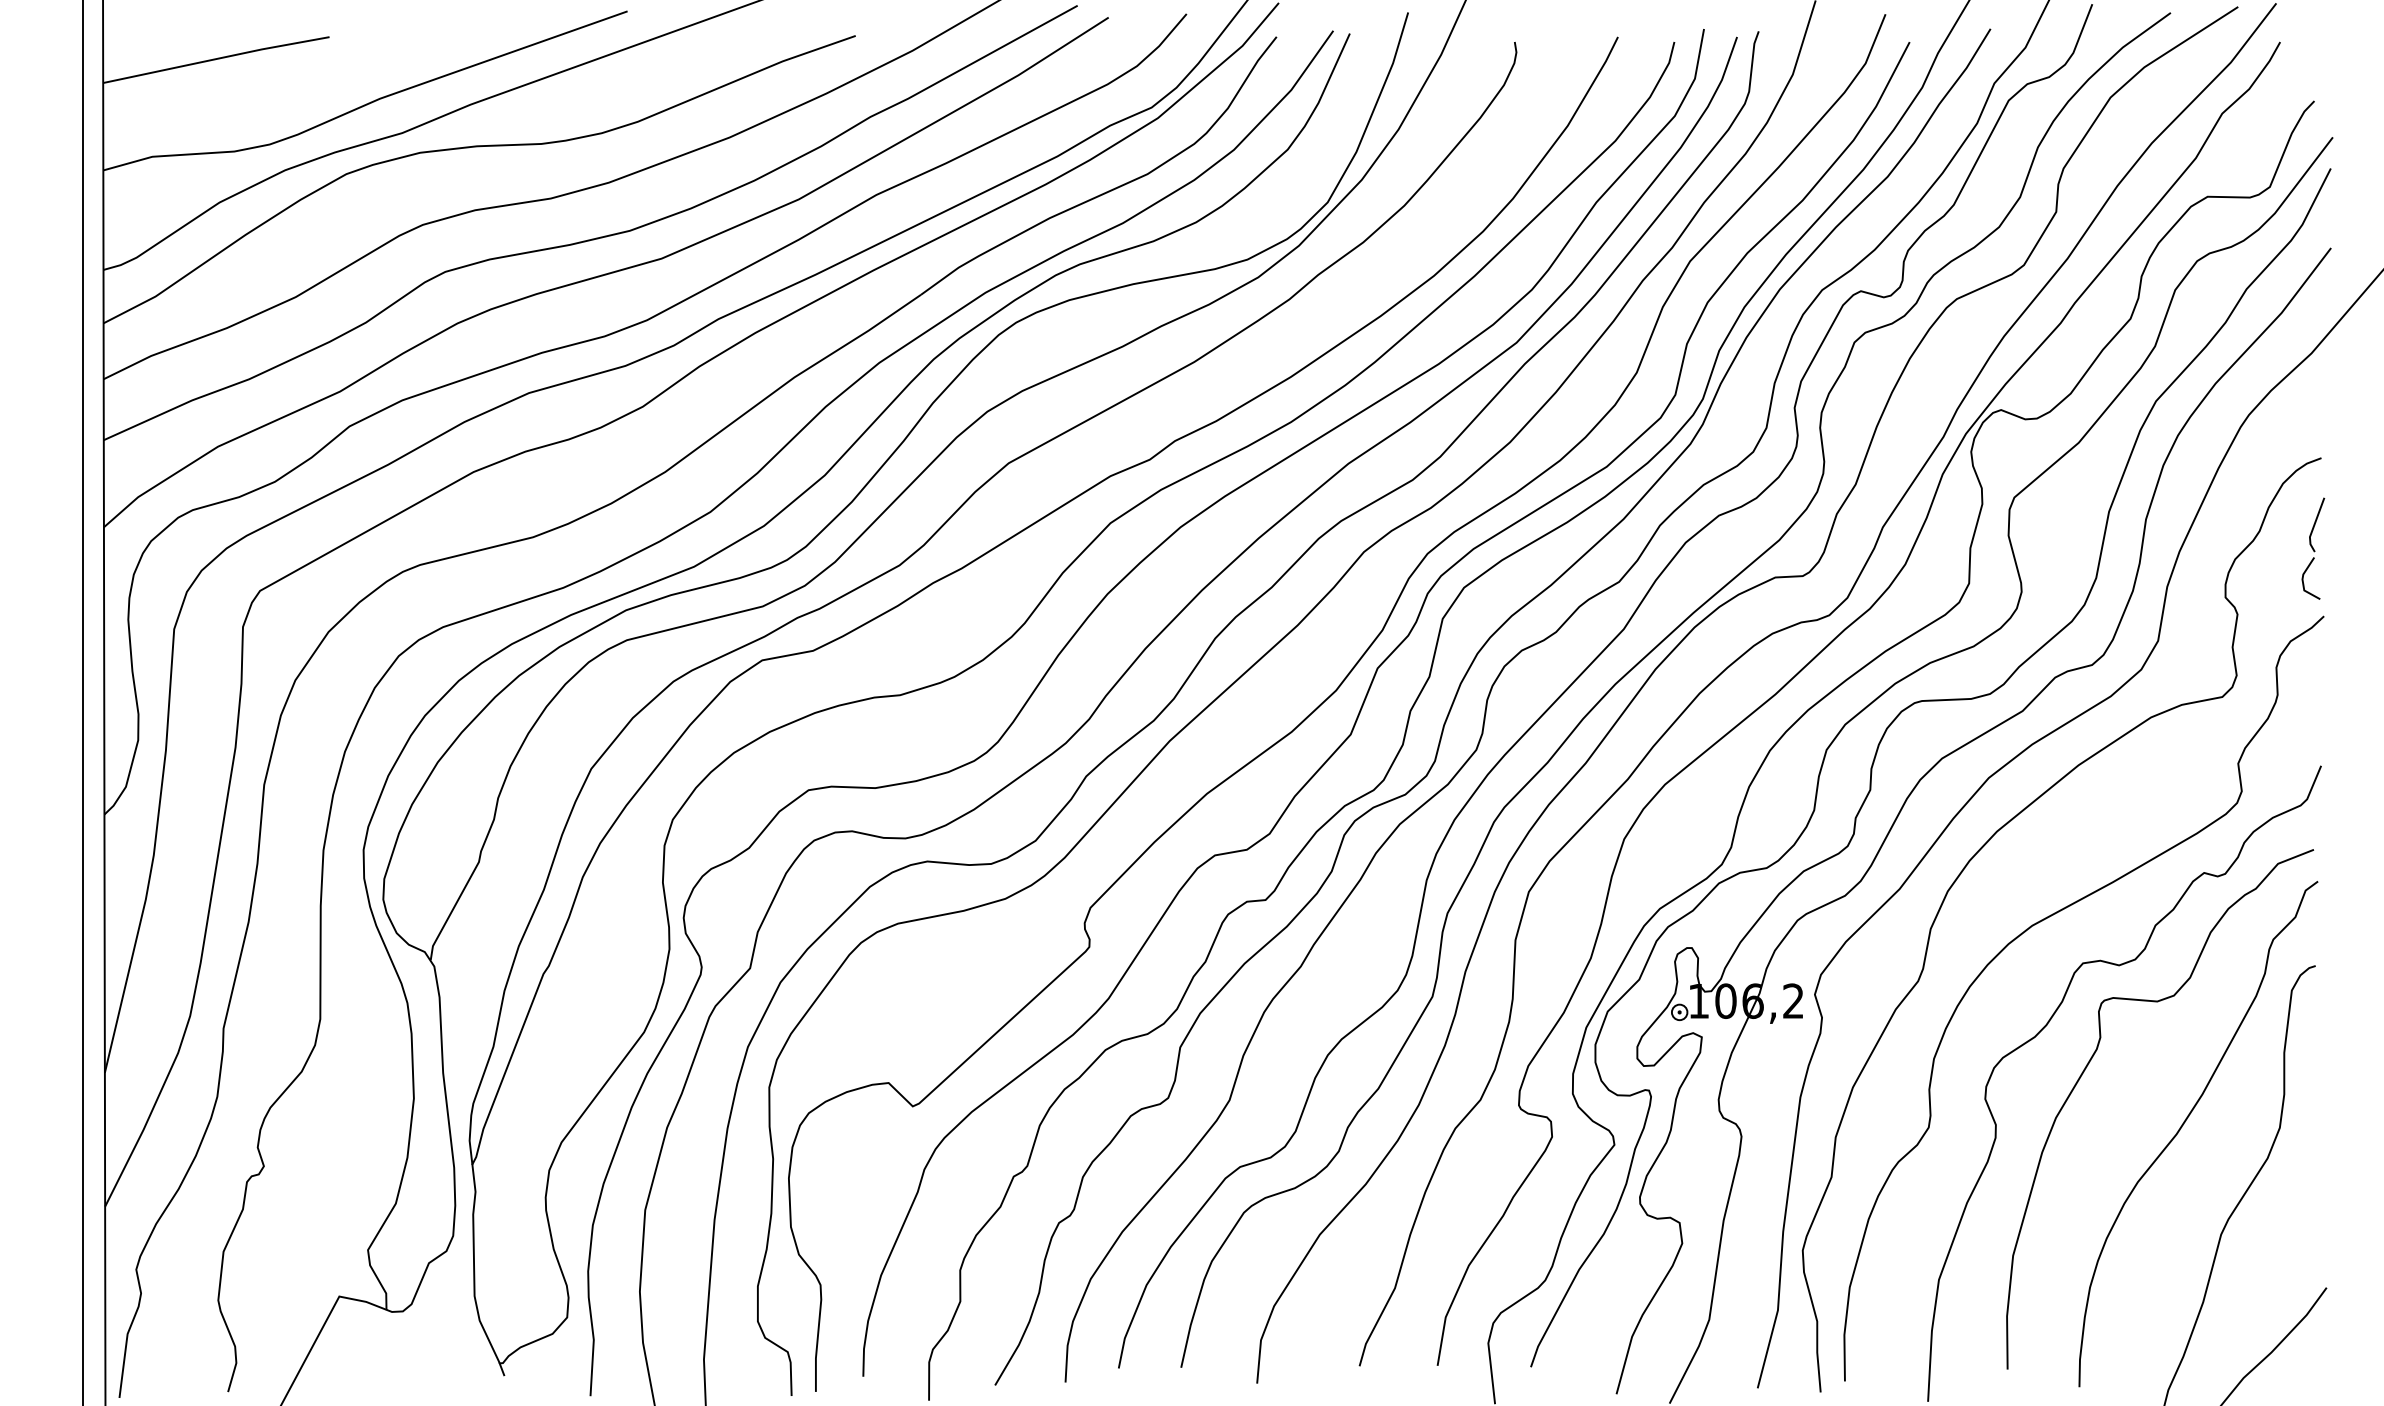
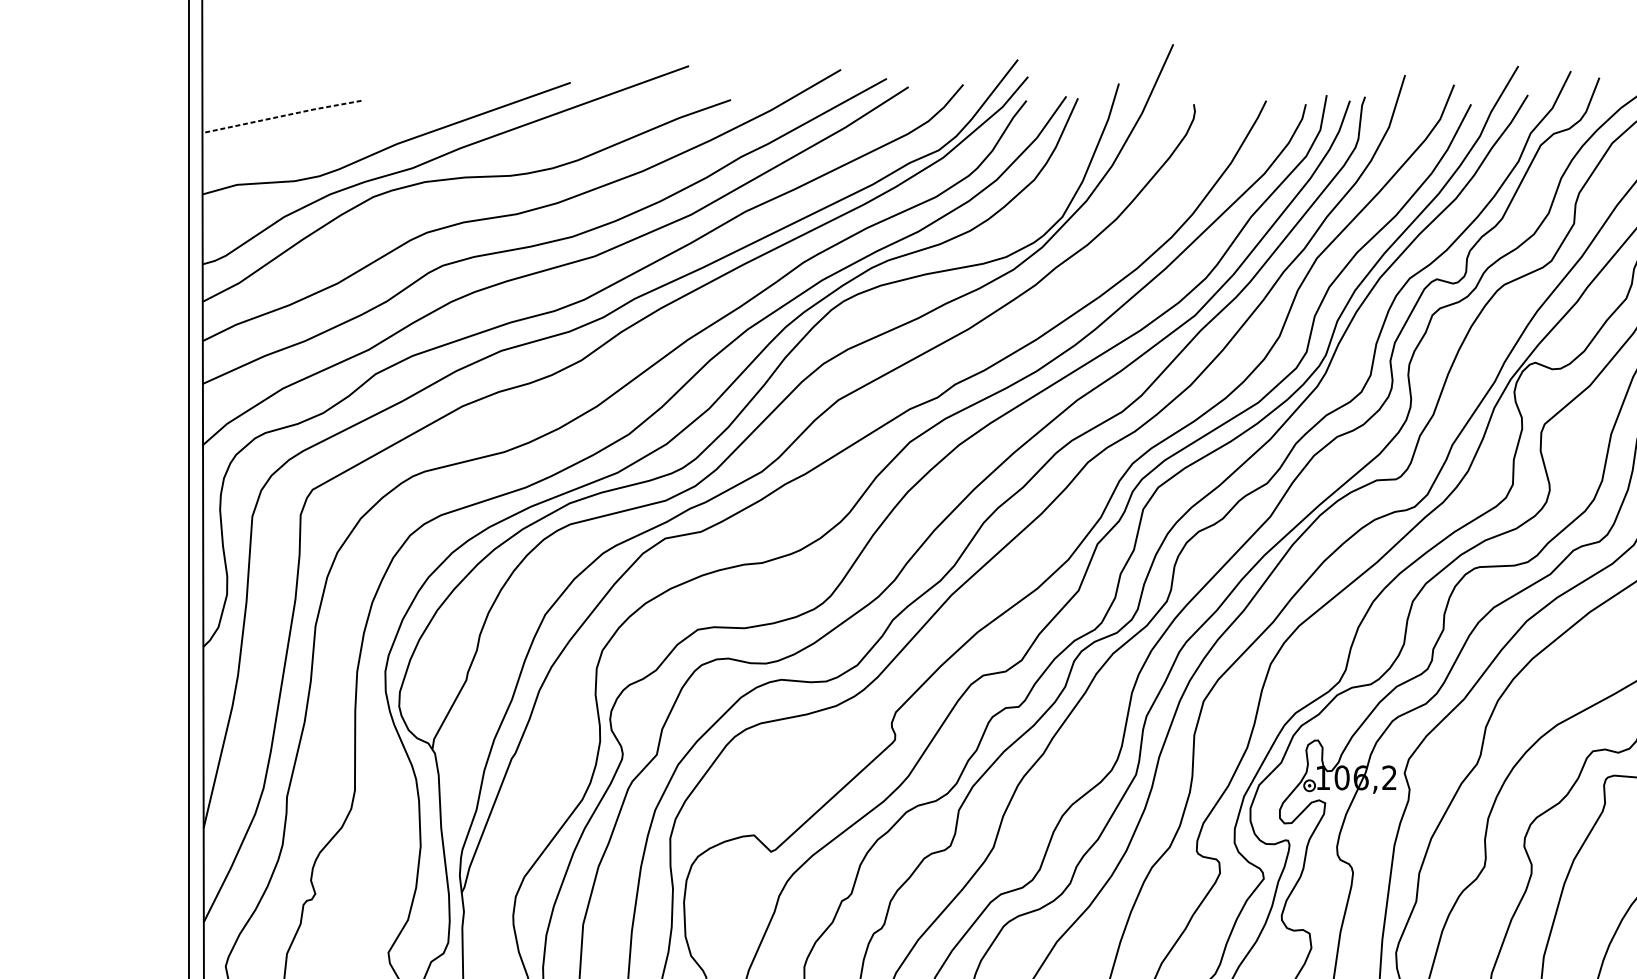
line: (216, 59) -> (282, 116), solid -> dashed

